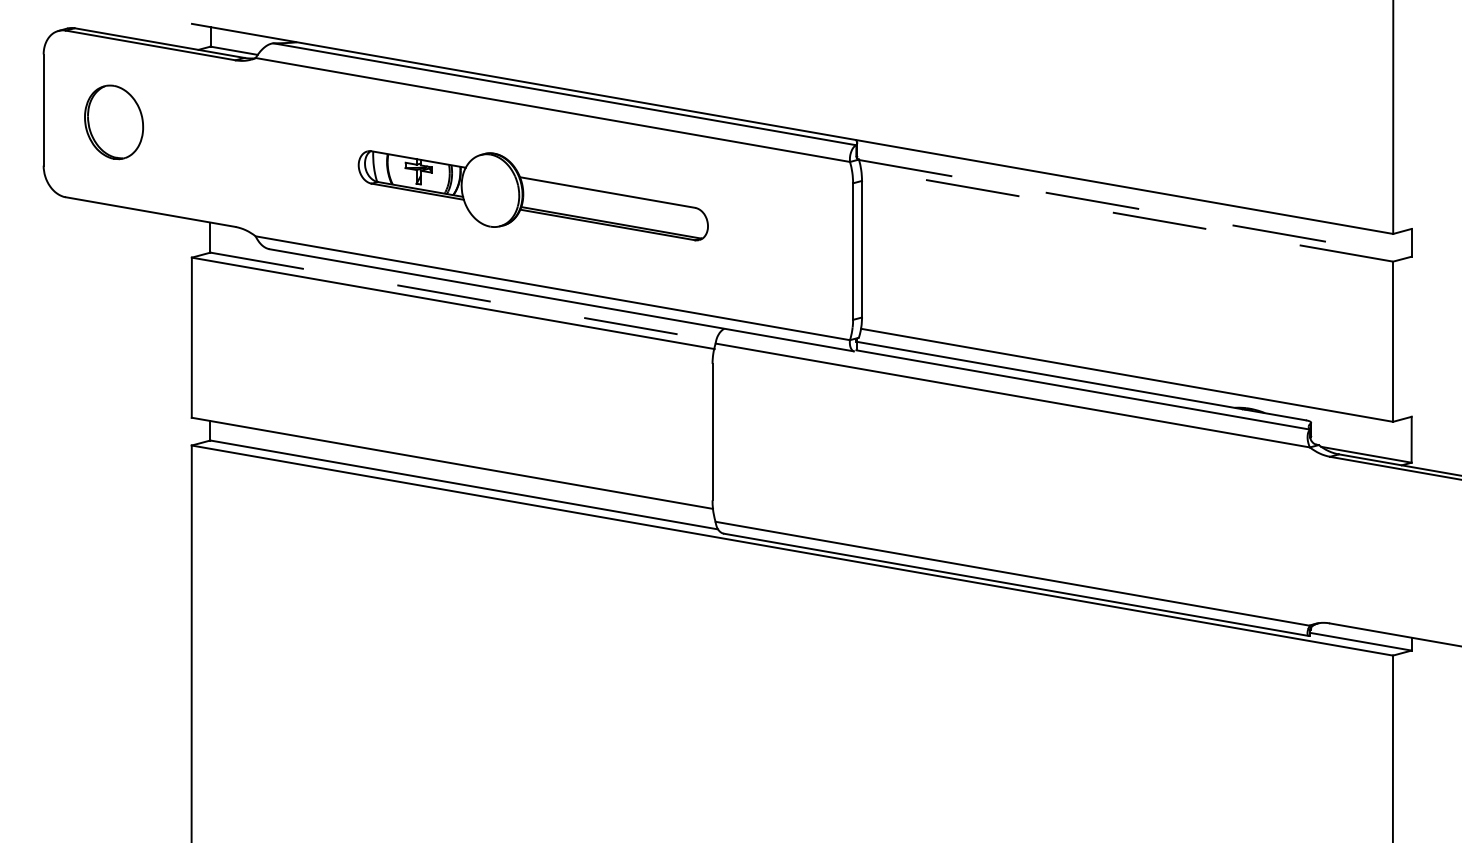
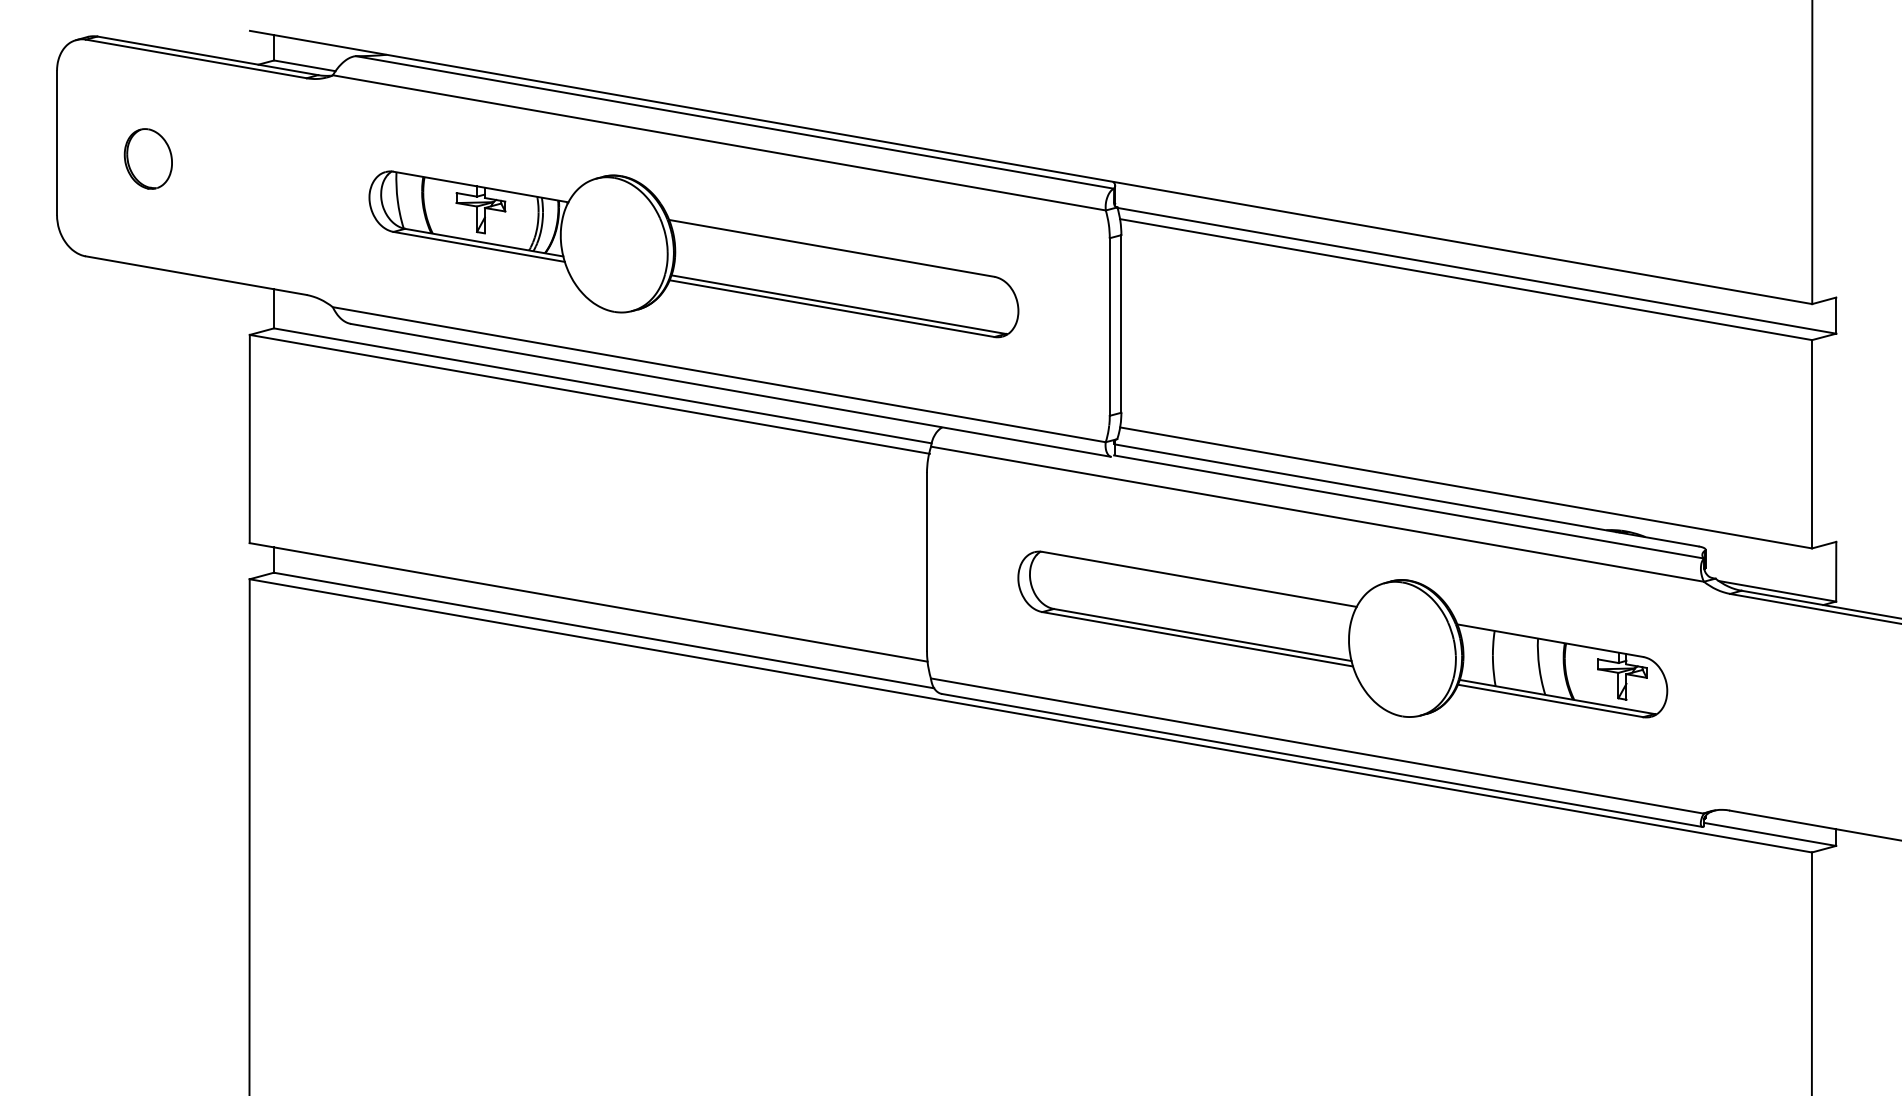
part: (113, 122) -> (147, 158), size x0.62
part: (533, 195) -> (693, 254), size x1.43
line: (1135, 208) -> (1476, 270), dashed -> solid
line: (1126, 215) -> (1465, 279), dashed -> solid
line: (463, 296) -> (602, 385), dashed -> solid
part: (1032, 488) -> (1342, 634), added

